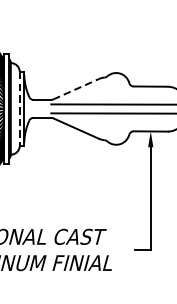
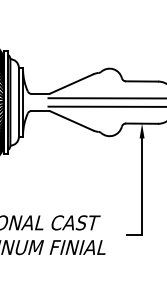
line: (75, 88) -> (71, 83), dashed -> solid
line: (19, 108) -> (18, 102), dashed -> solid

